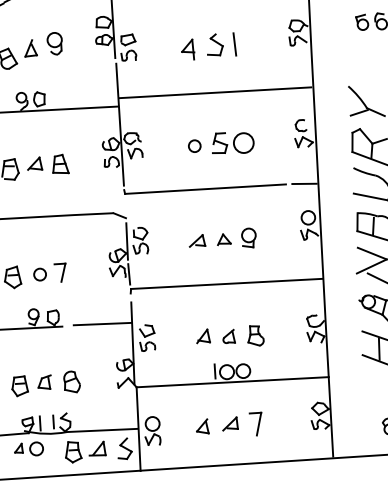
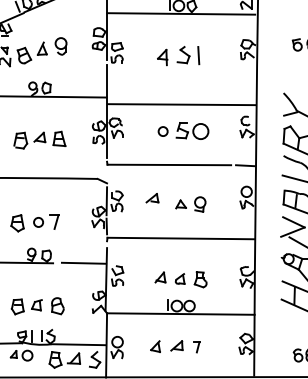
line: (215, 92) -> (181, 104), moved
part: (197, 241) -> (152, 198), moved
part: (255, 423) -> (196, 346), size x0.6

